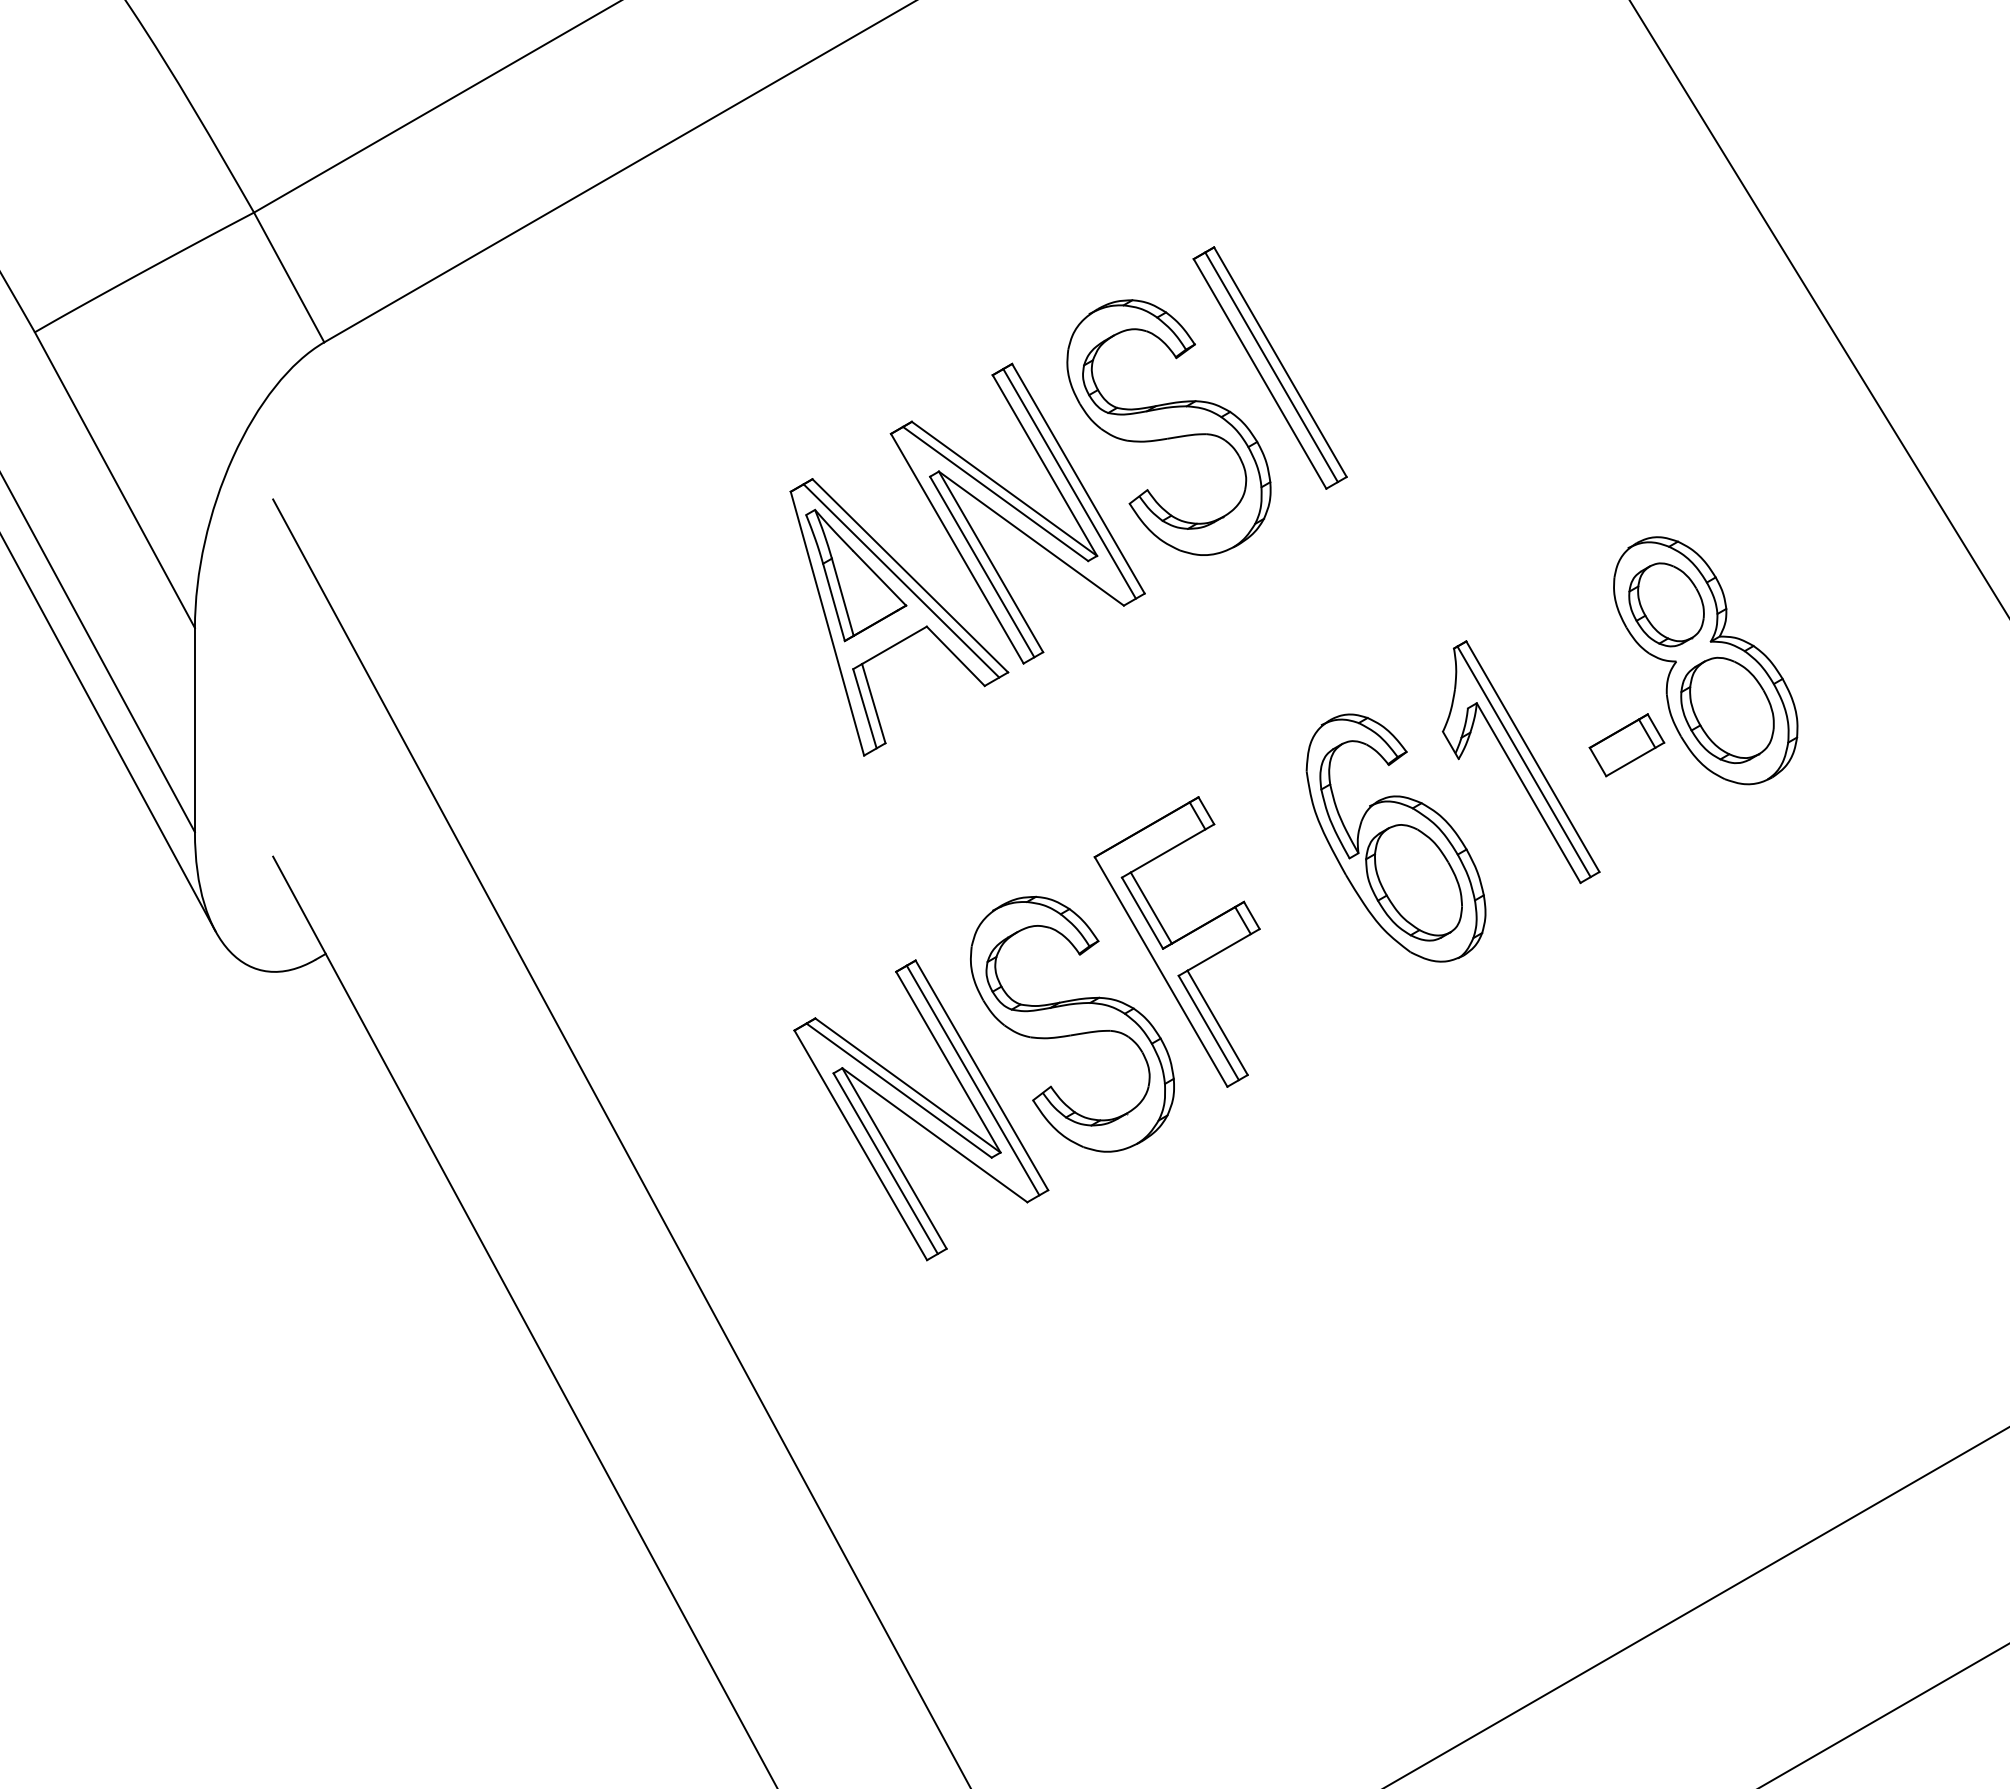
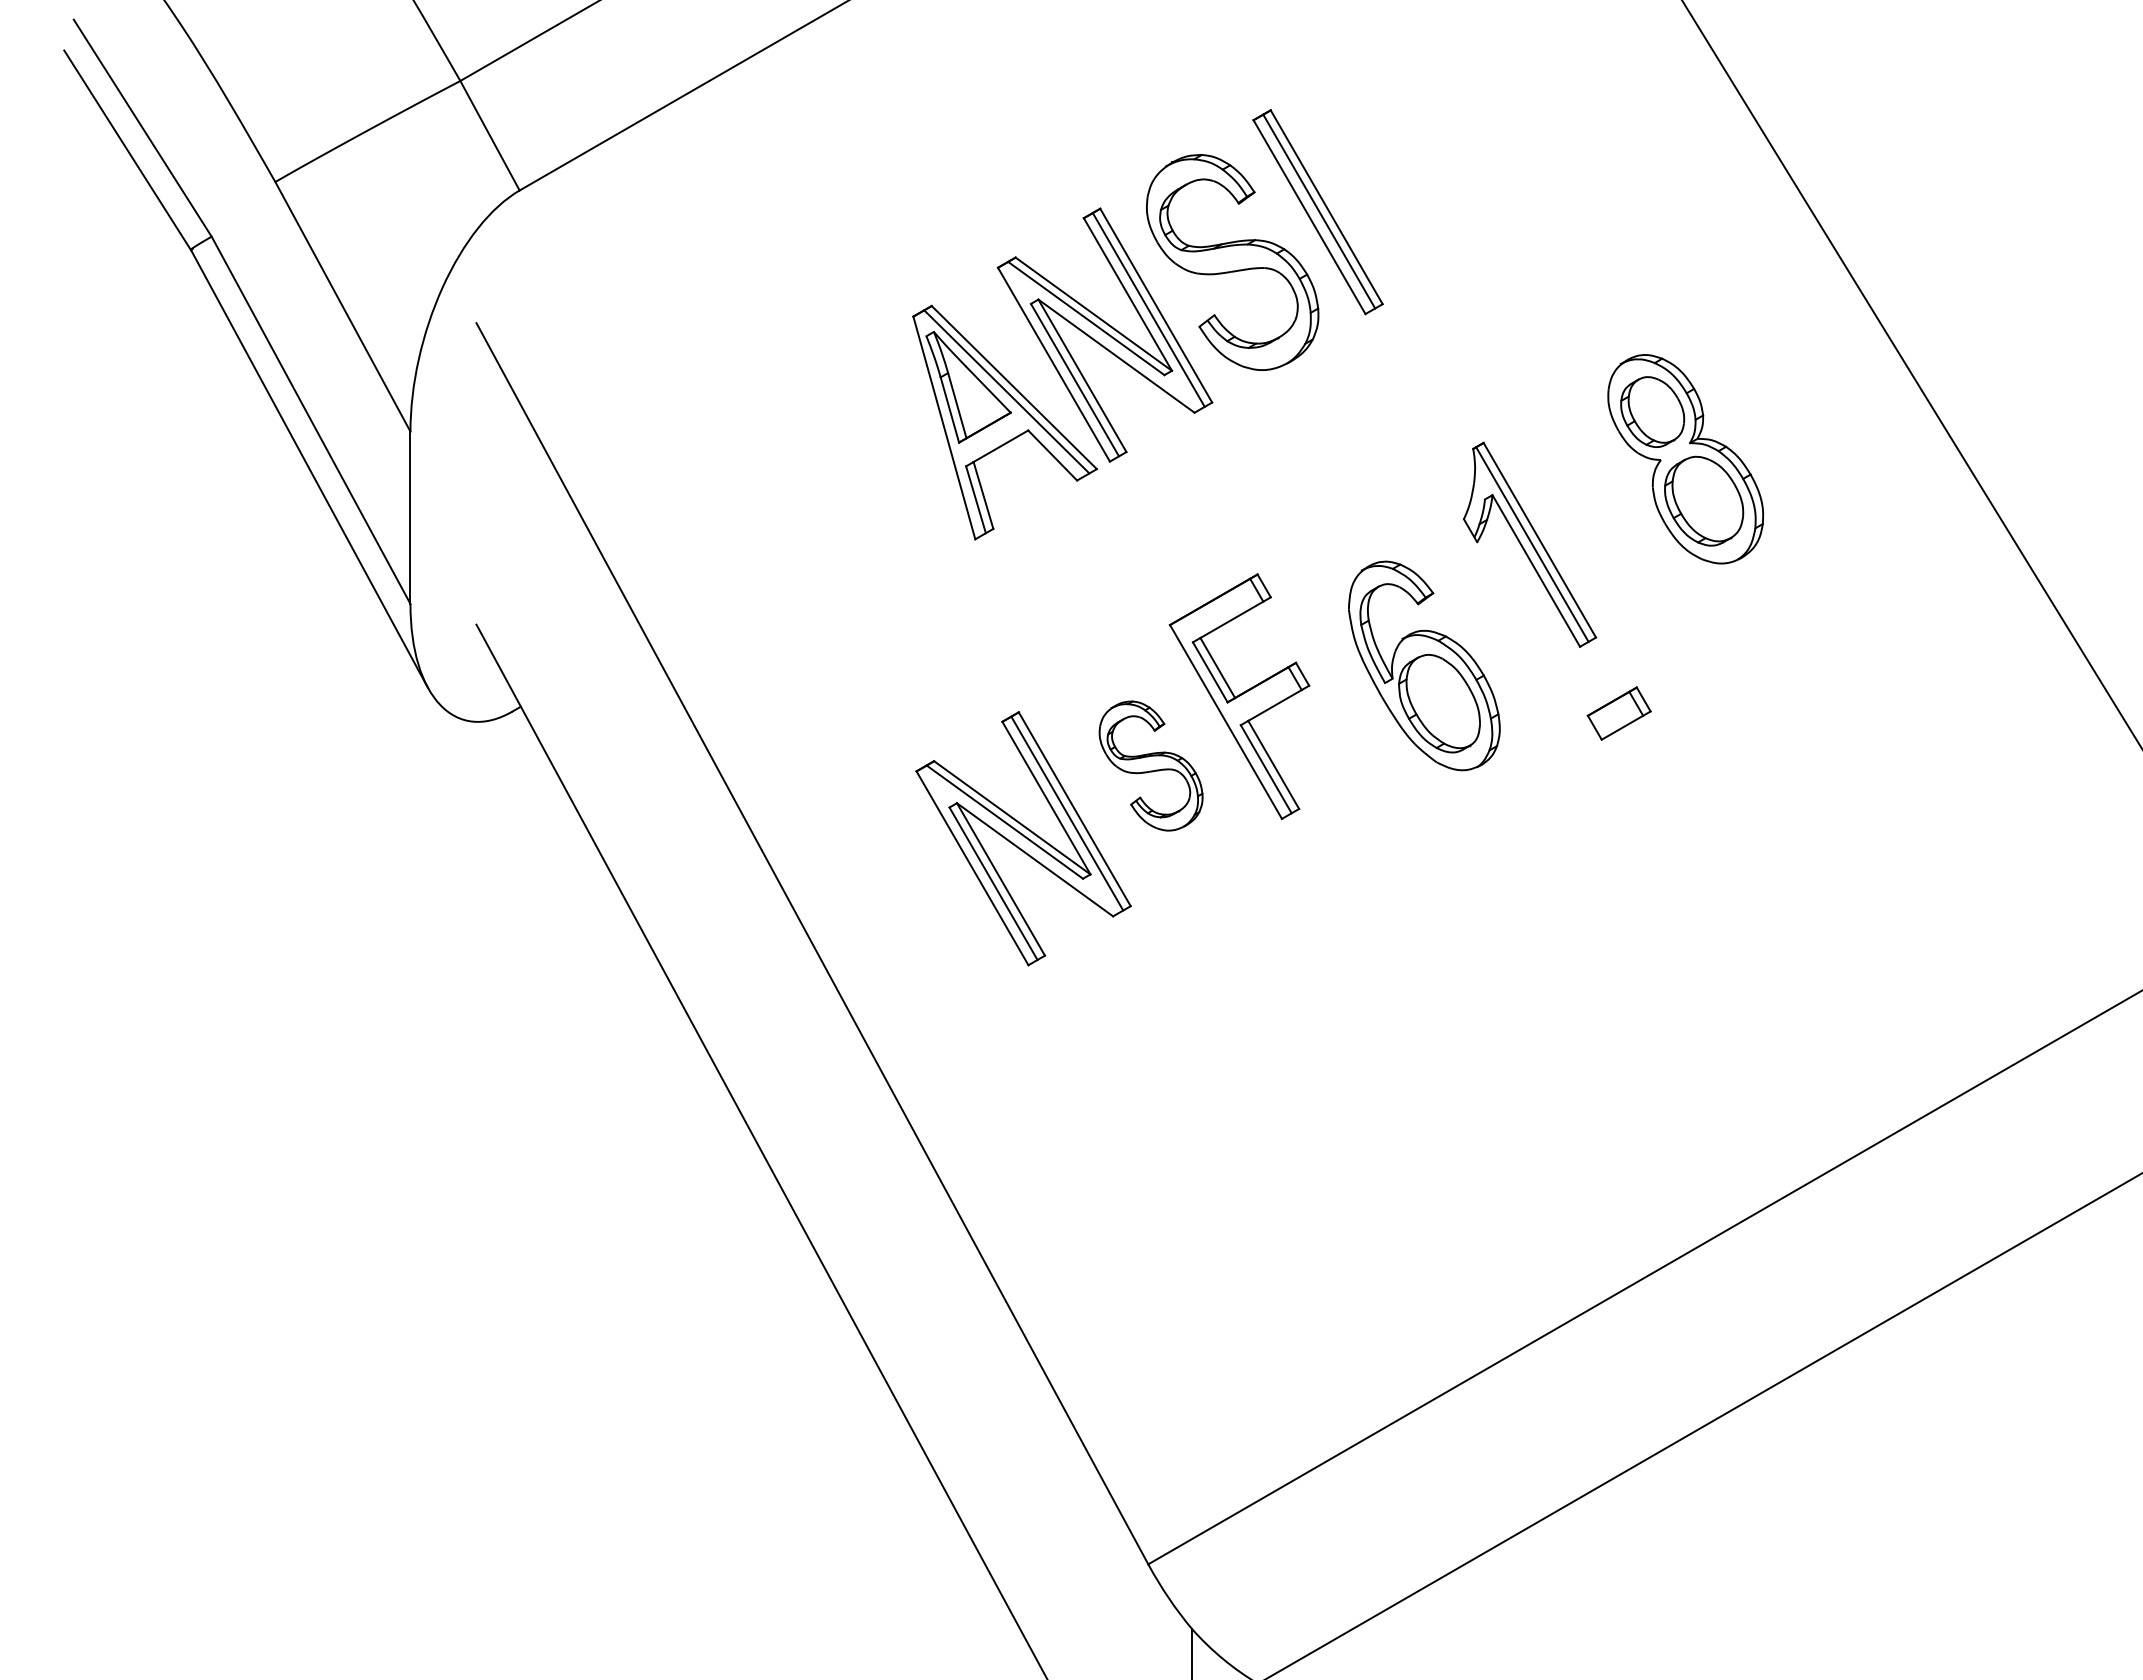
part: (1626, 745) -> (1618, 713), moved
part: (1396, 837) -> (1424, 665), moved
part: (1071, 1023) -> (1150, 765), size x0.6

